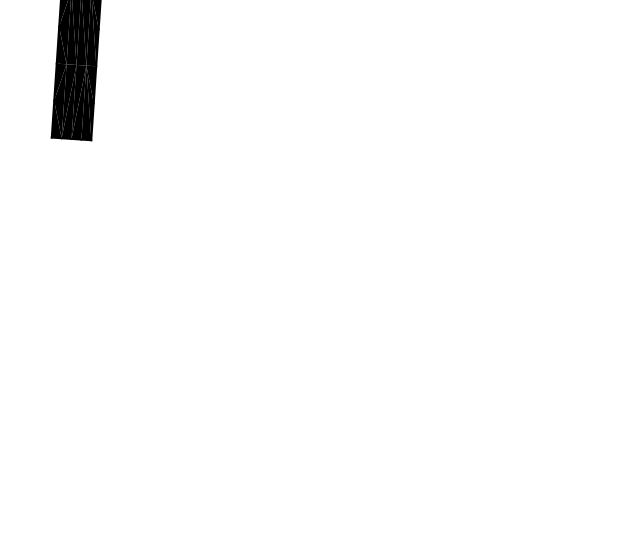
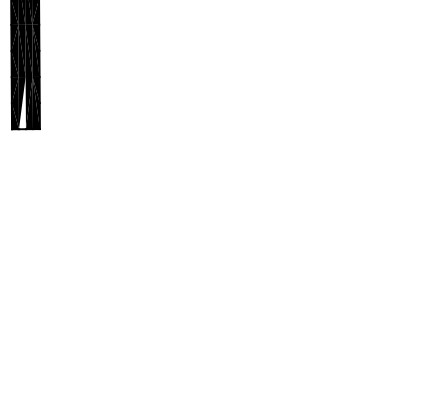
fill: (67, 102) -> (21, 103), removed

